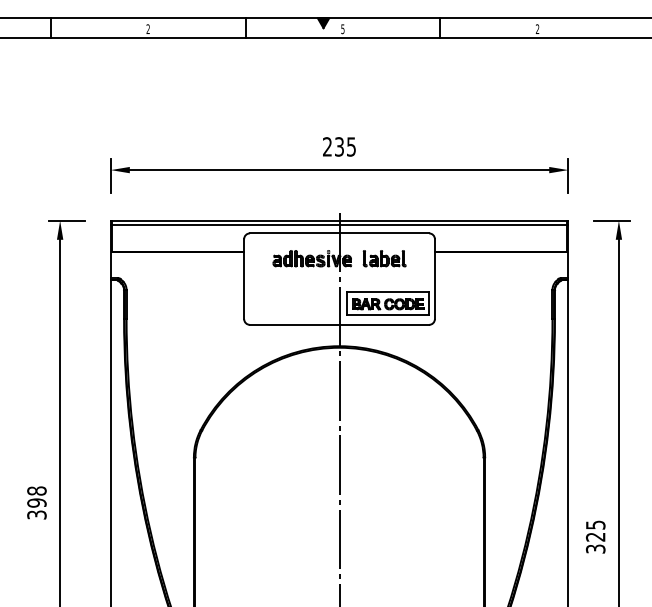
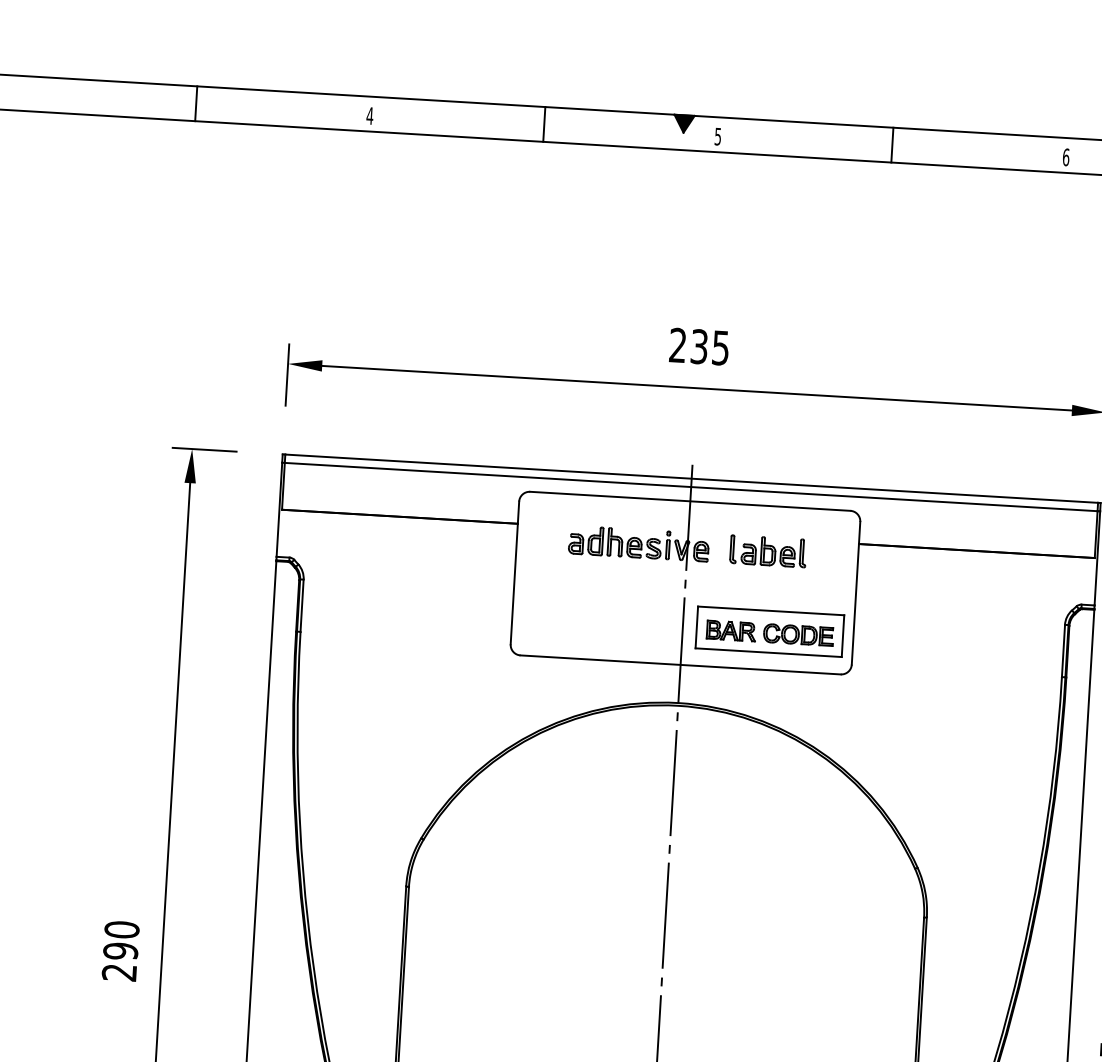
text: (148, 28) -> (370, 114), 2 -> 4
text: (537, 28) -> (1066, 156), 2 -> 6
text: (36, 502) -> (120, 950), 398 -> 290

